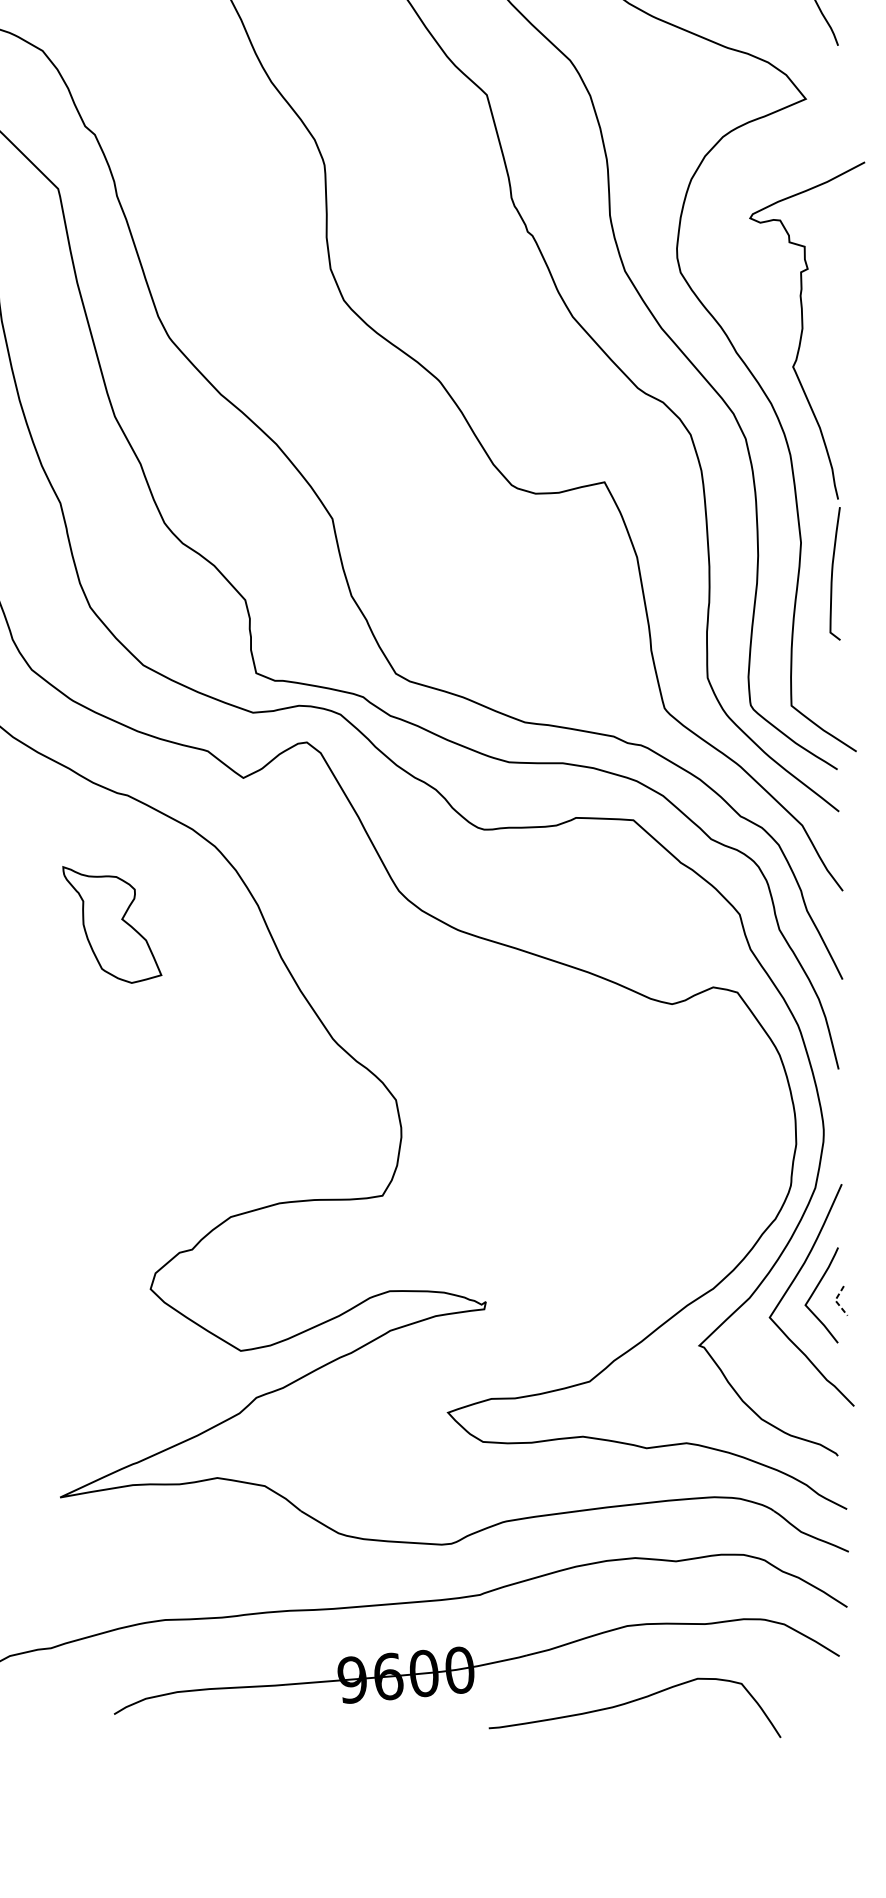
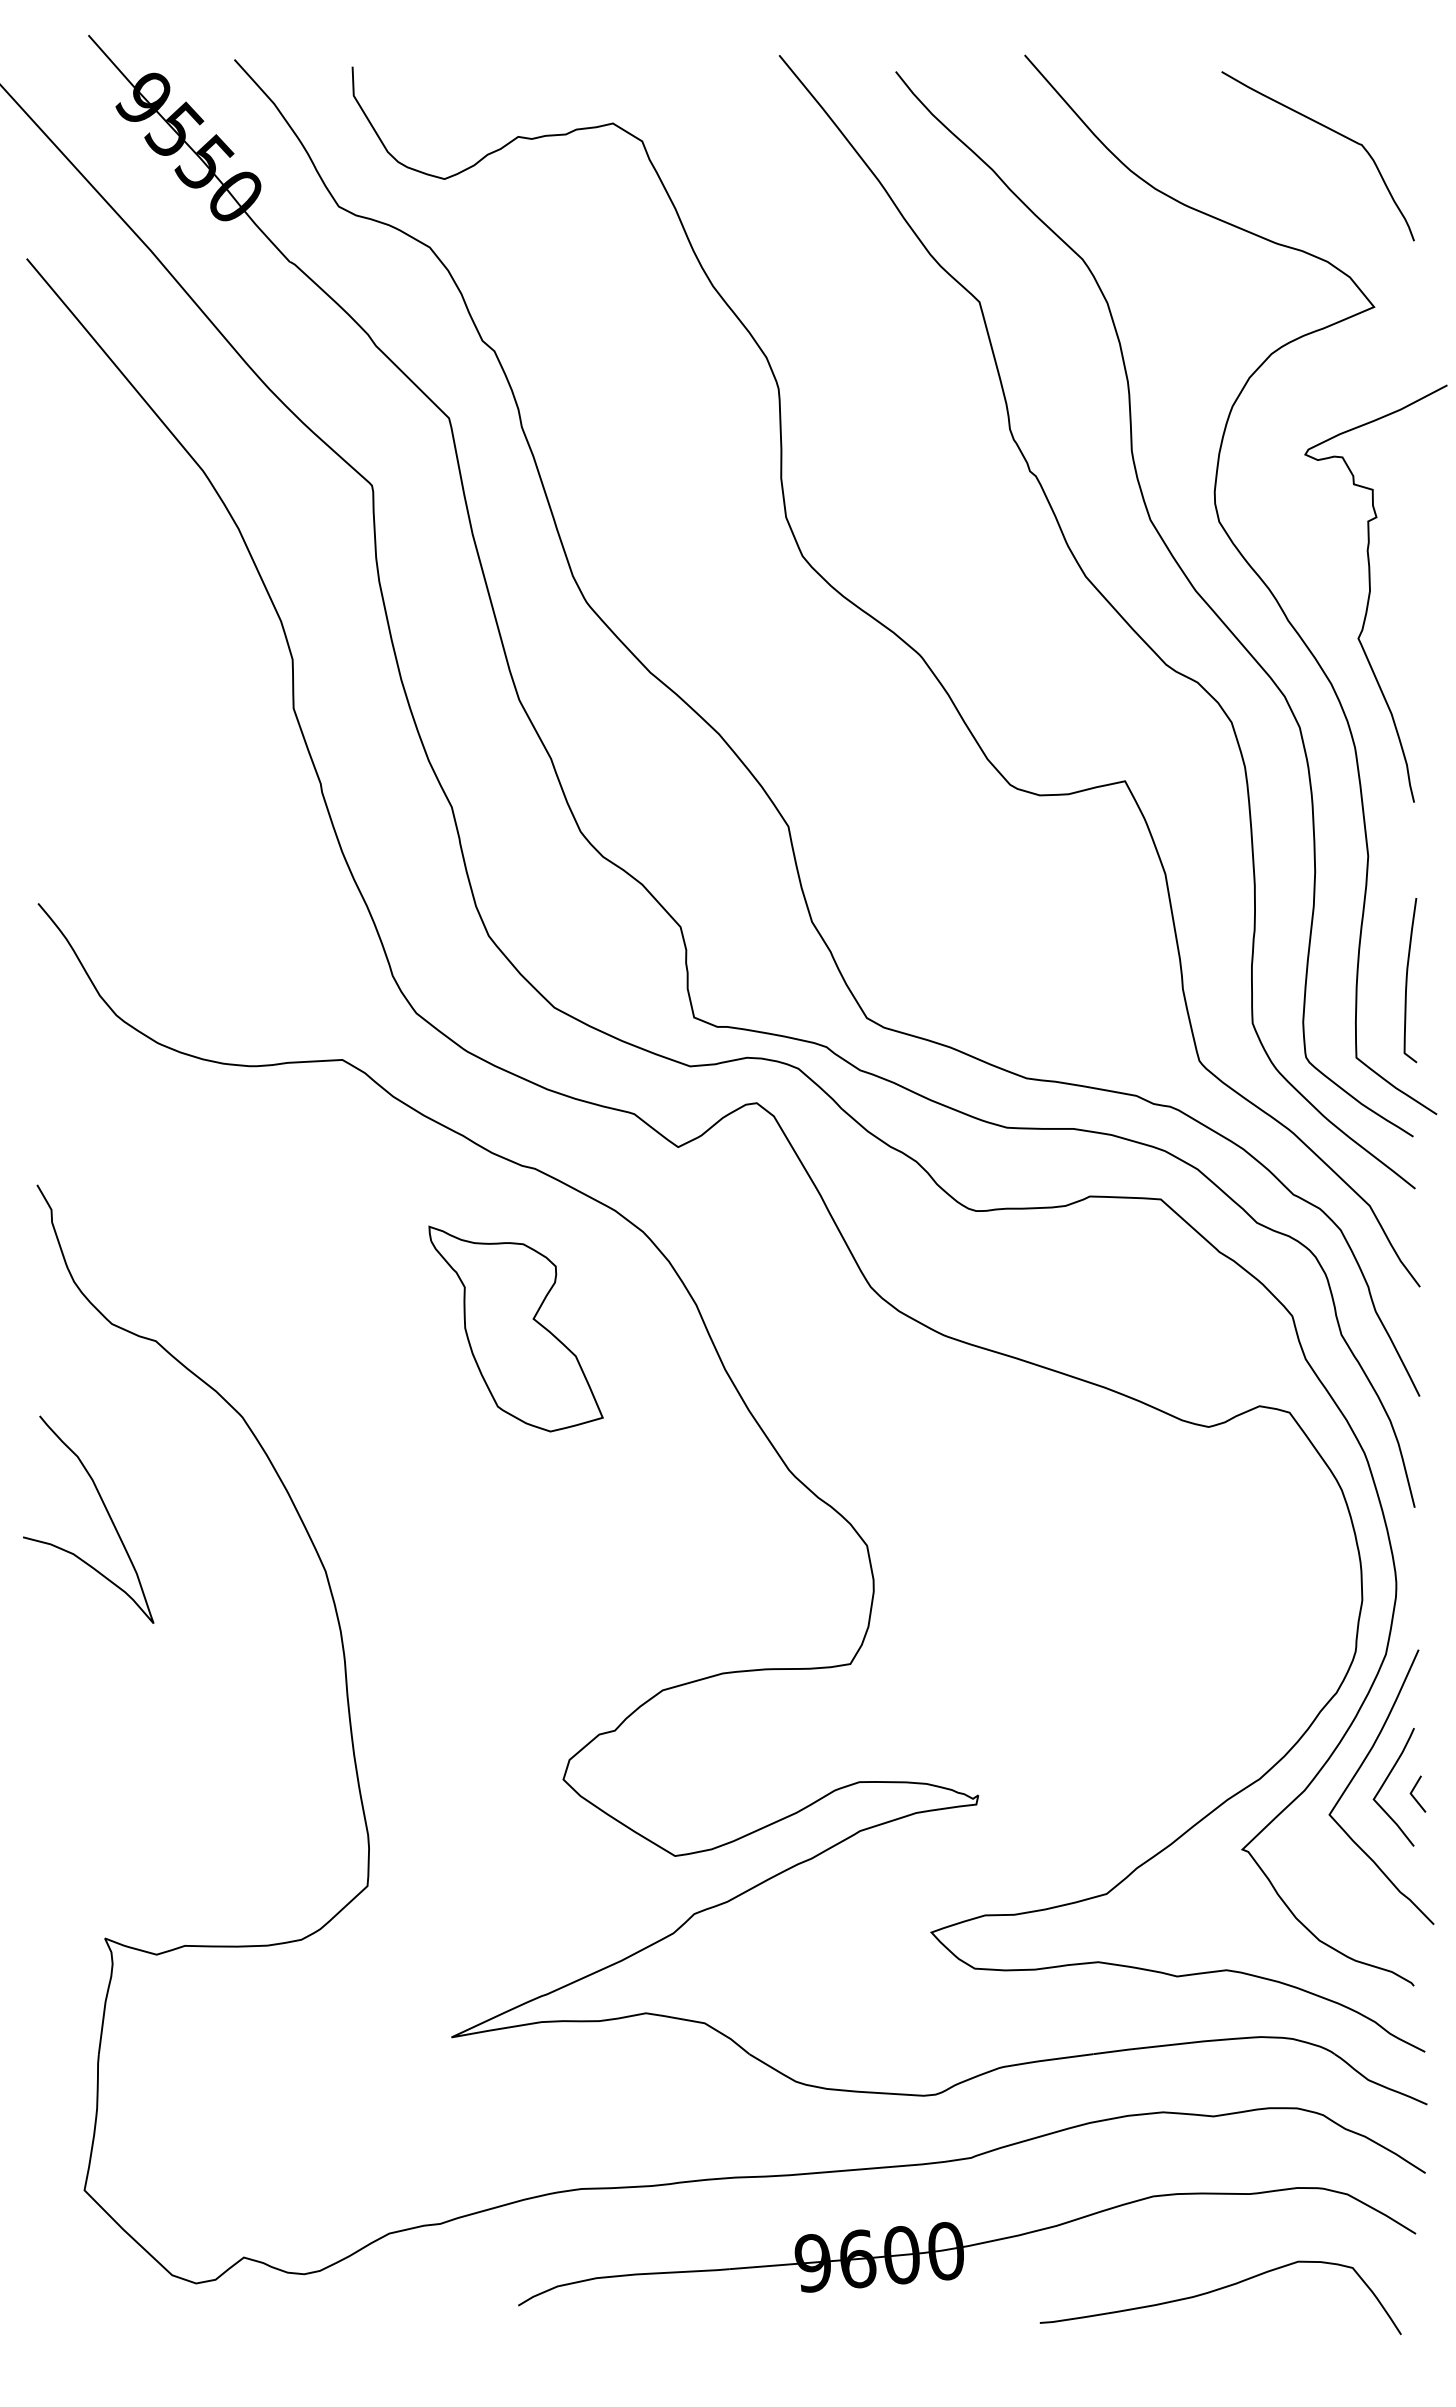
curve: (832, 573) -> (1407, 980), moved
part: (111, 924) -> (515, 1328), size x1.43
line: (836, 1301) -> (1411, 1795), dashed -> solid
curve: (633, 1702) -> (1218, 2290), moved

